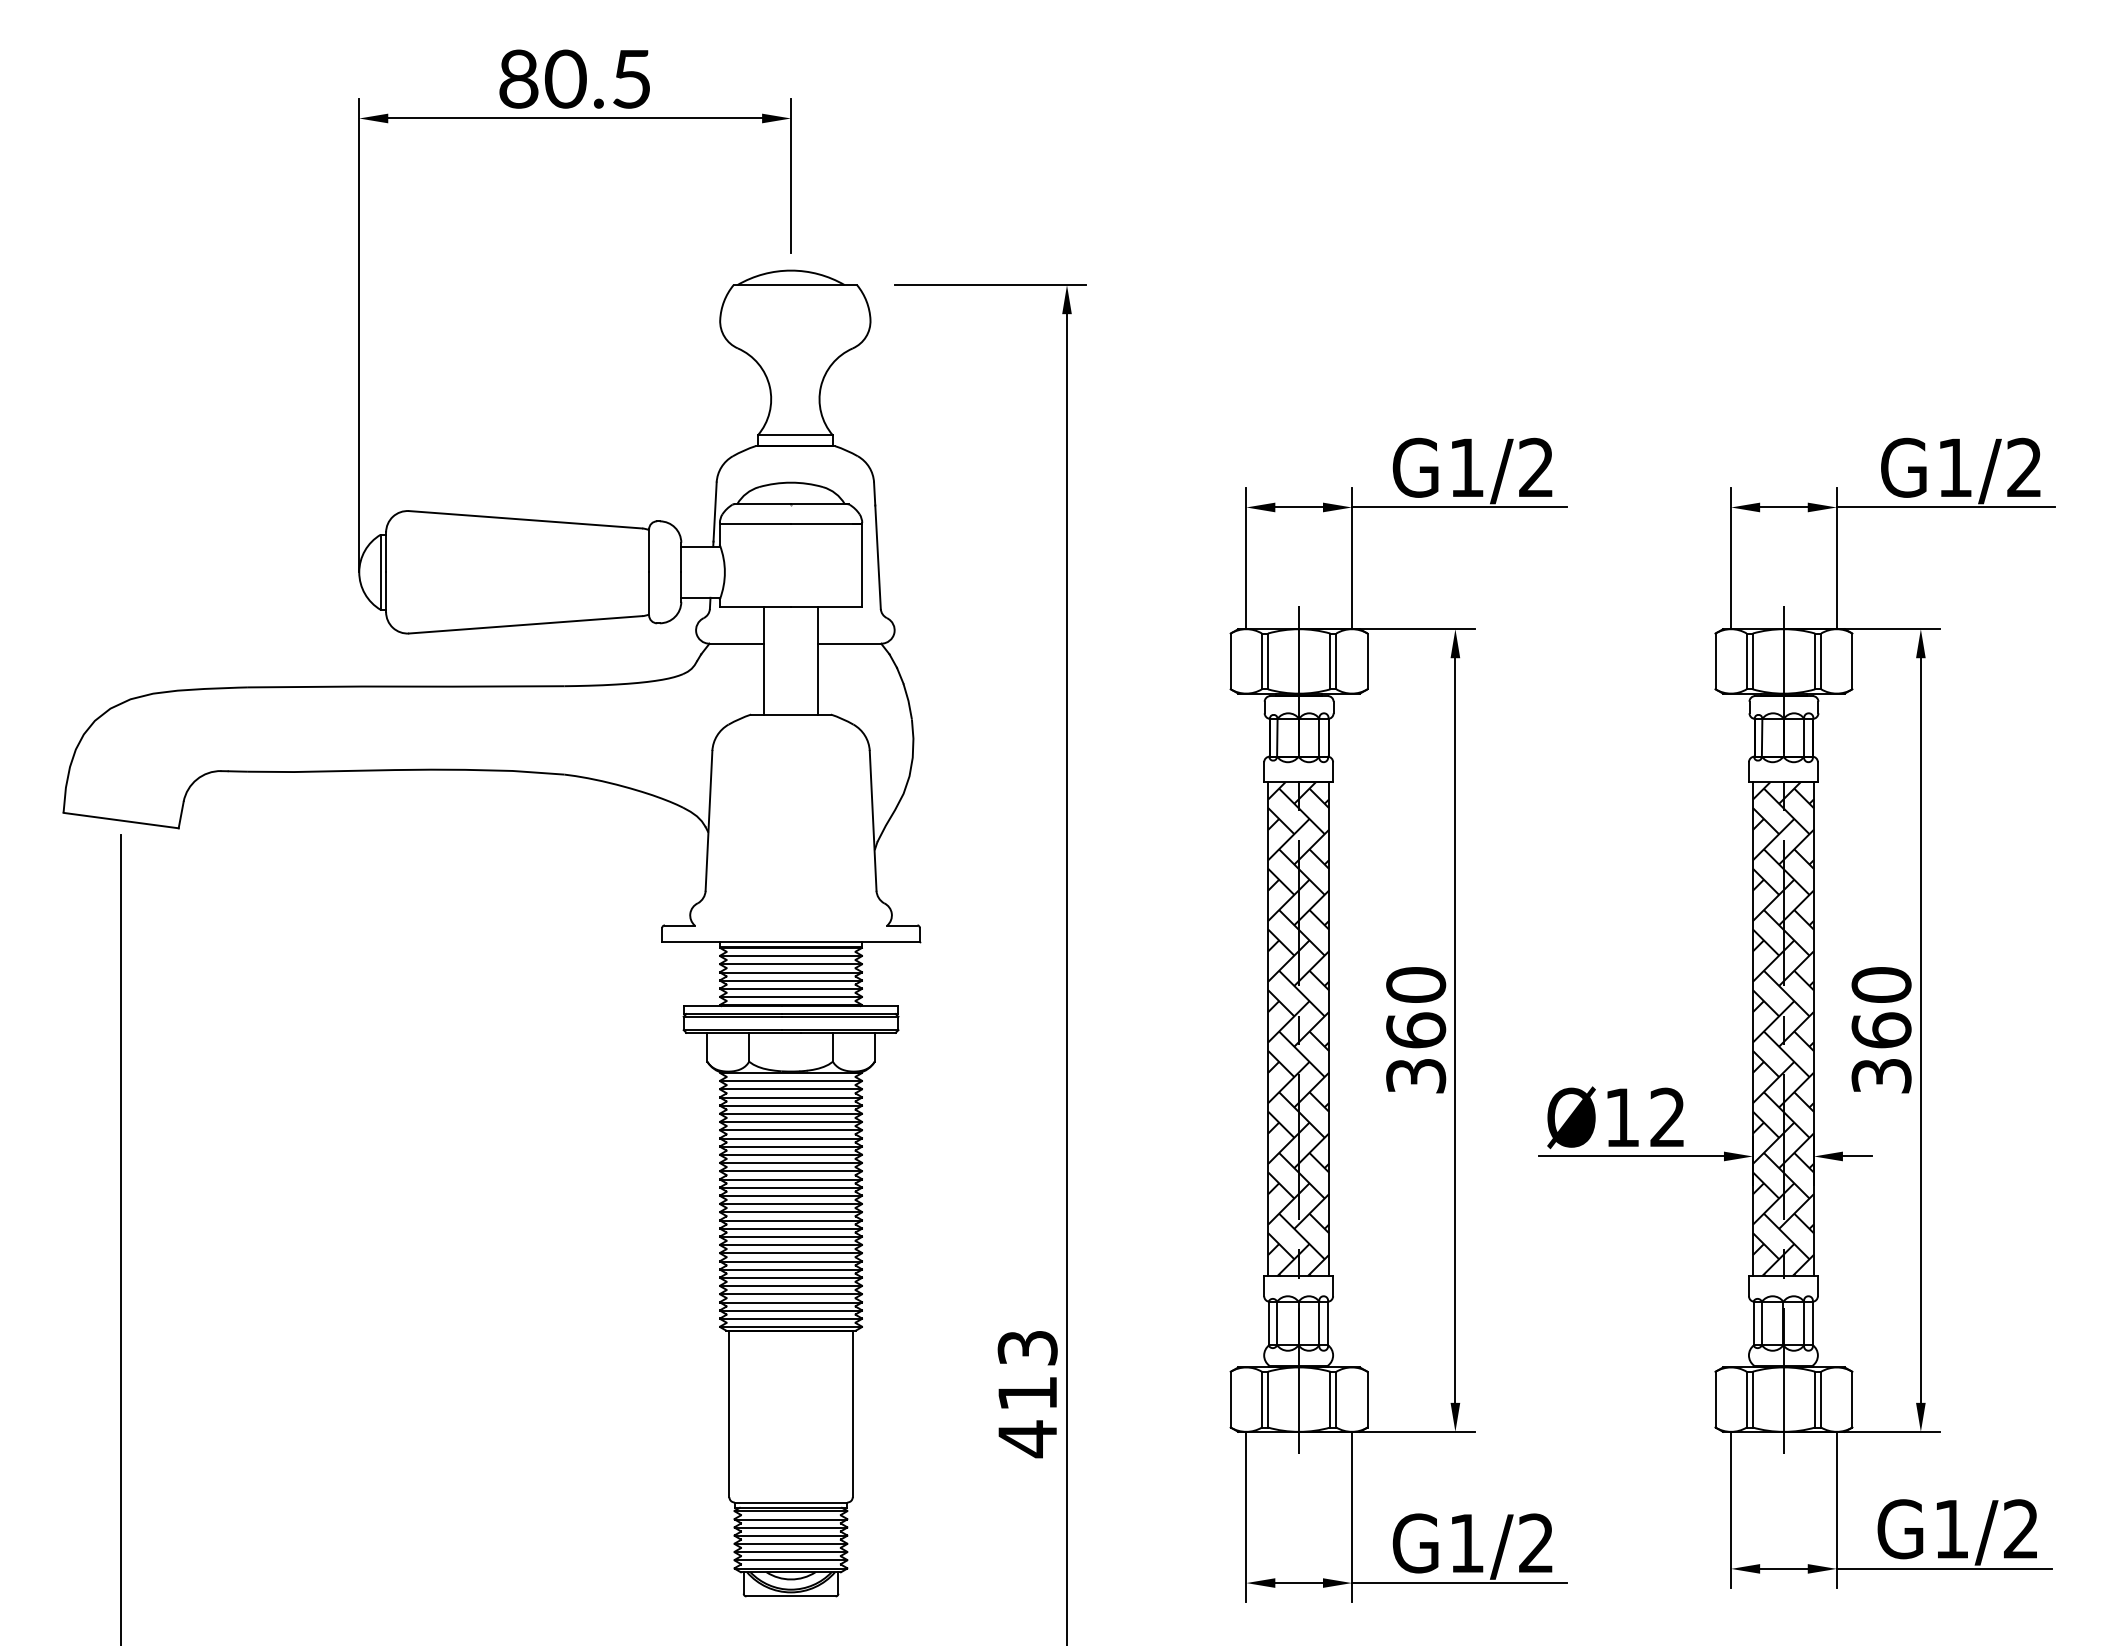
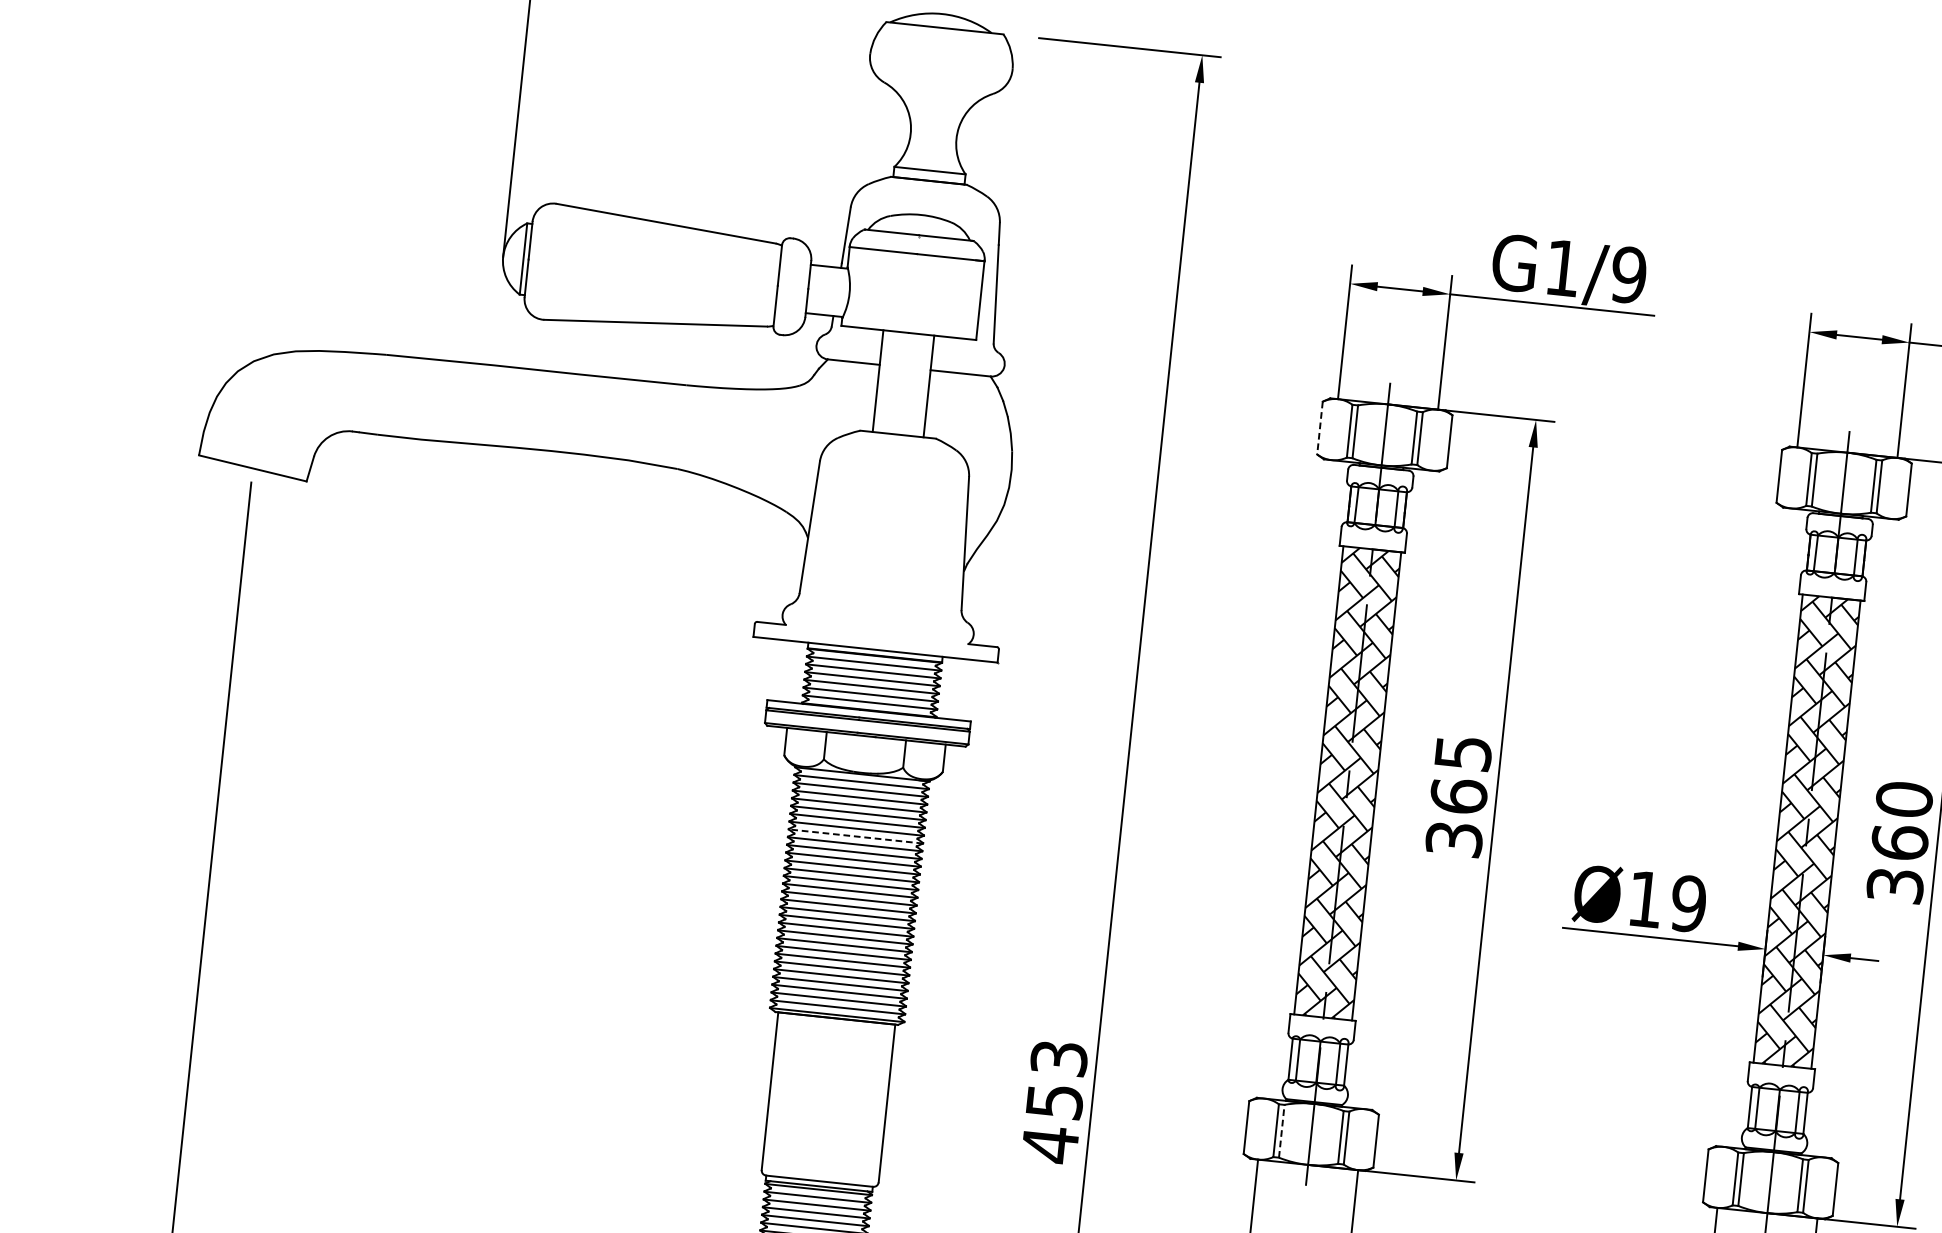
text: (1536, 467) -> (1629, 274), G1/2 -> G1/9
line: (1230, 661) -> (1319, 428), solid -> dashed
text: (1416, 984) -> (1463, 752), 360 -> 365
text: (1667, 1117) -> (1688, 903), Ø12 -> Ø19
line: (791, 1138) -> (856, 836), solid -> dashed
text: (1027, 1393) -> (1054, 1101), 413 -> 453
line: (1267, 1399) -> (1281, 1131), solid -> dashed

